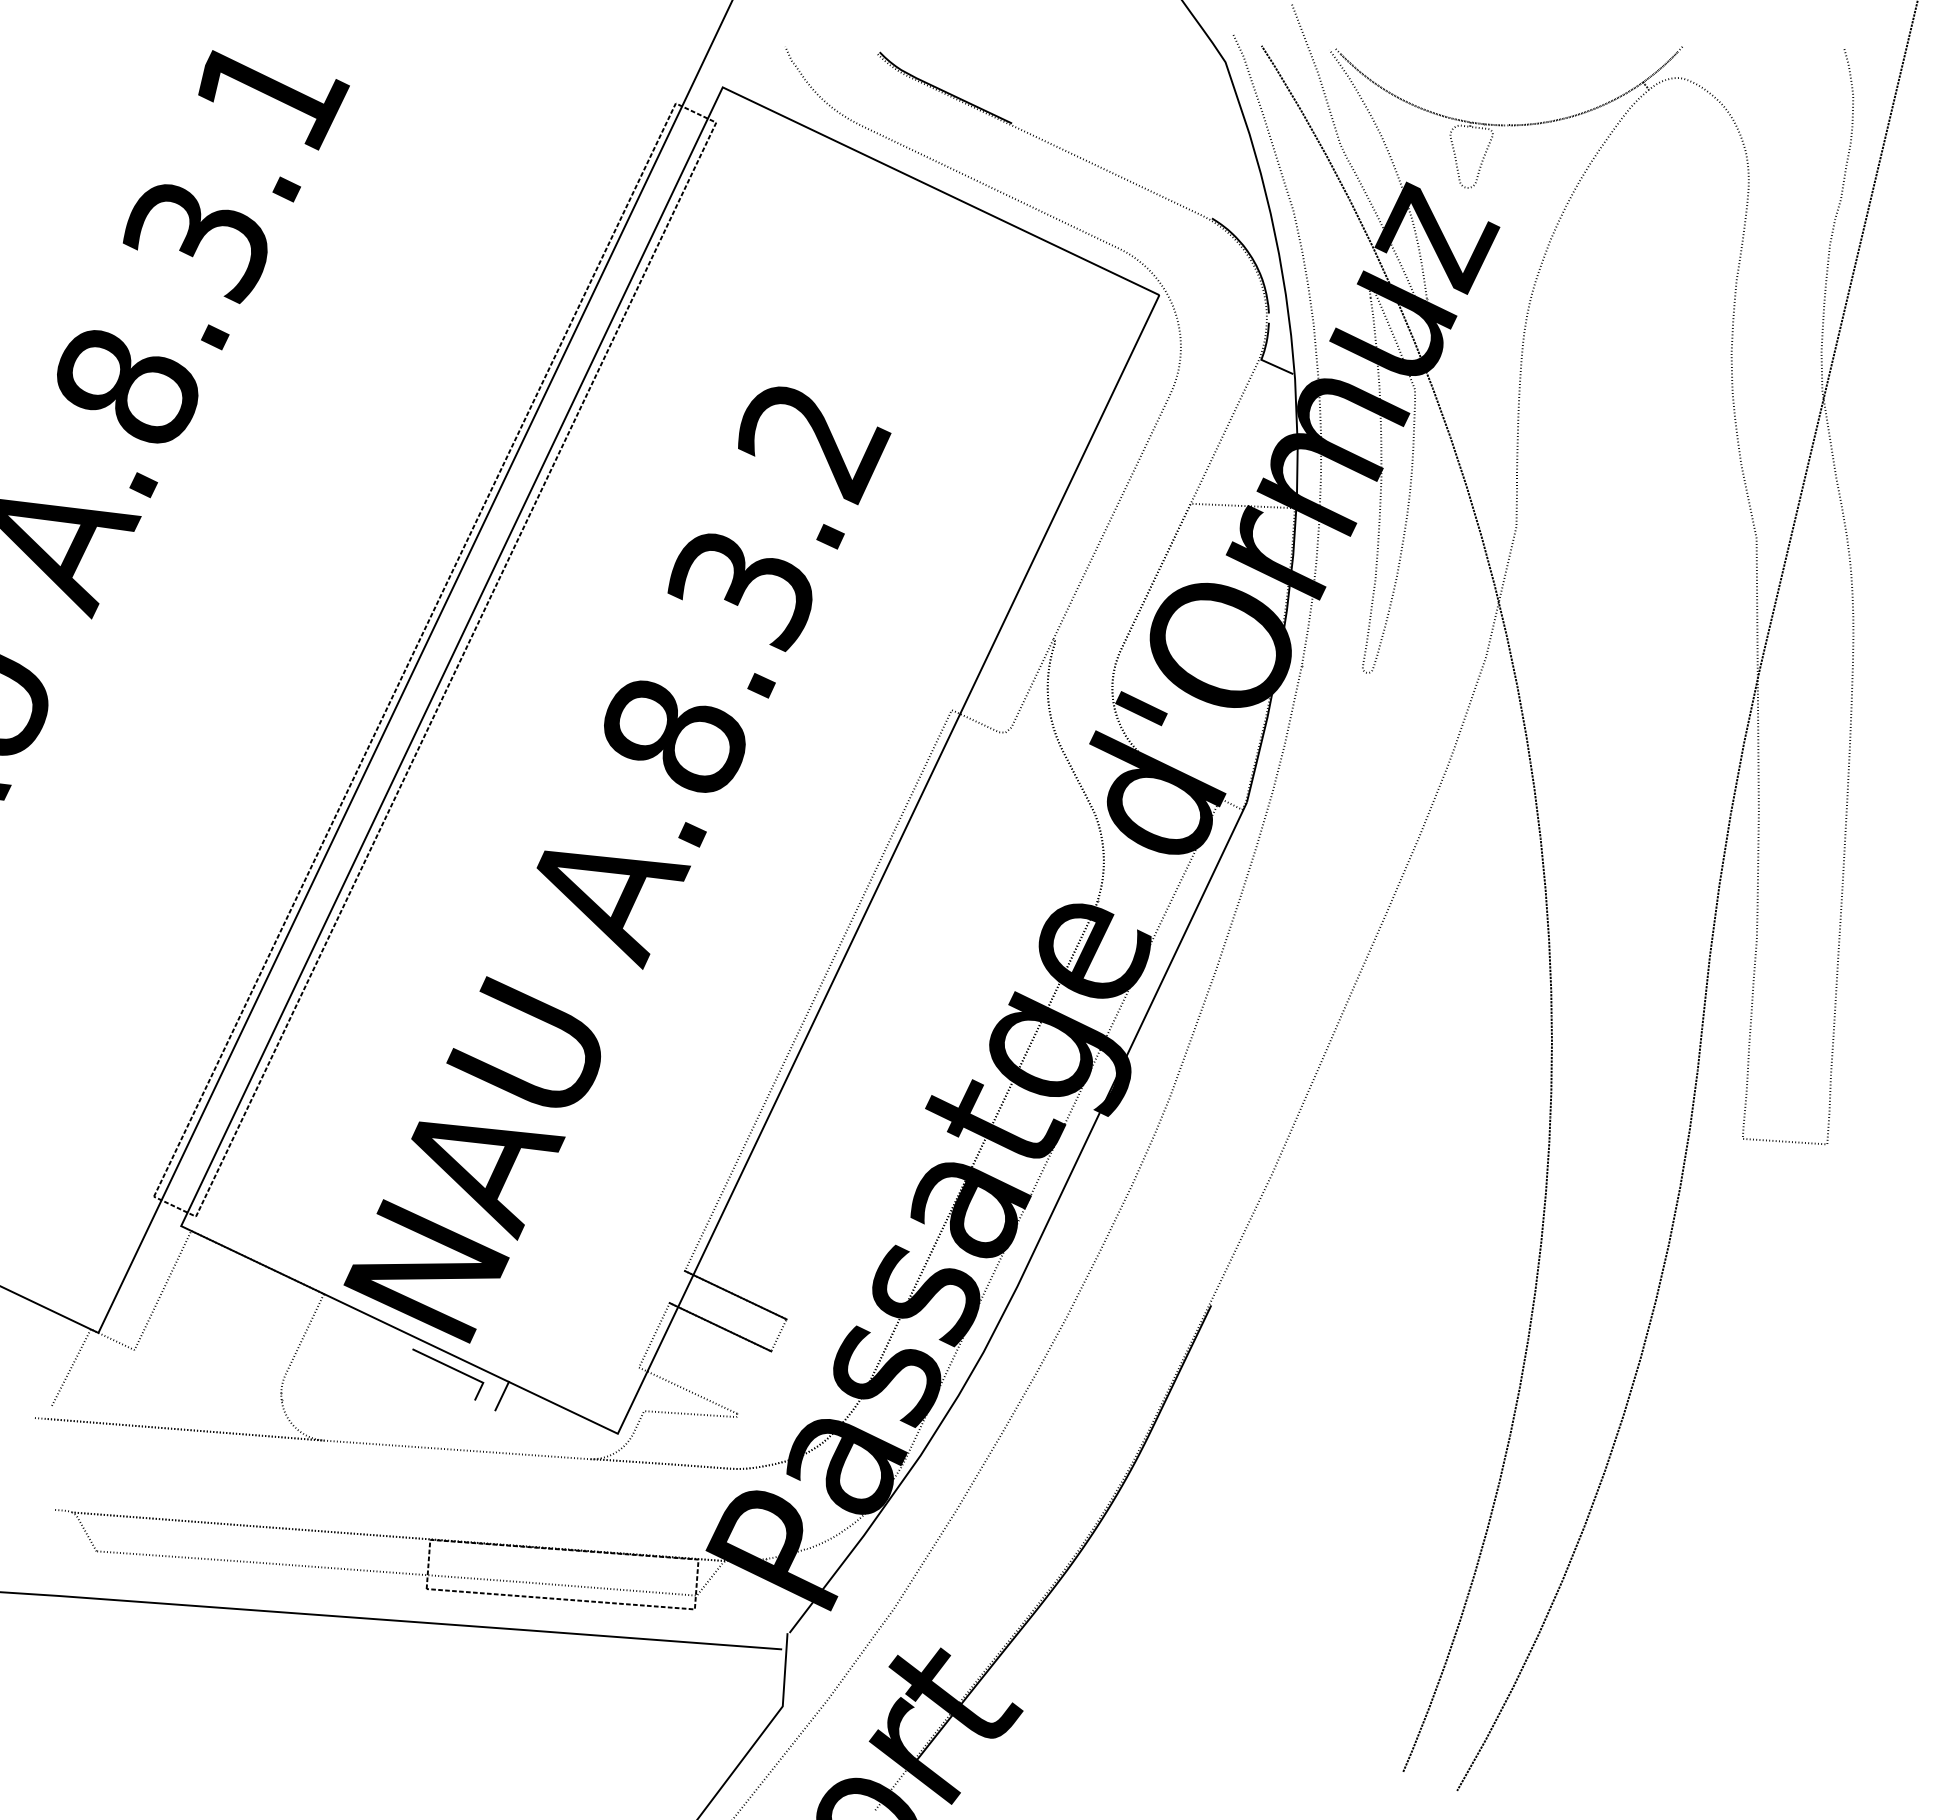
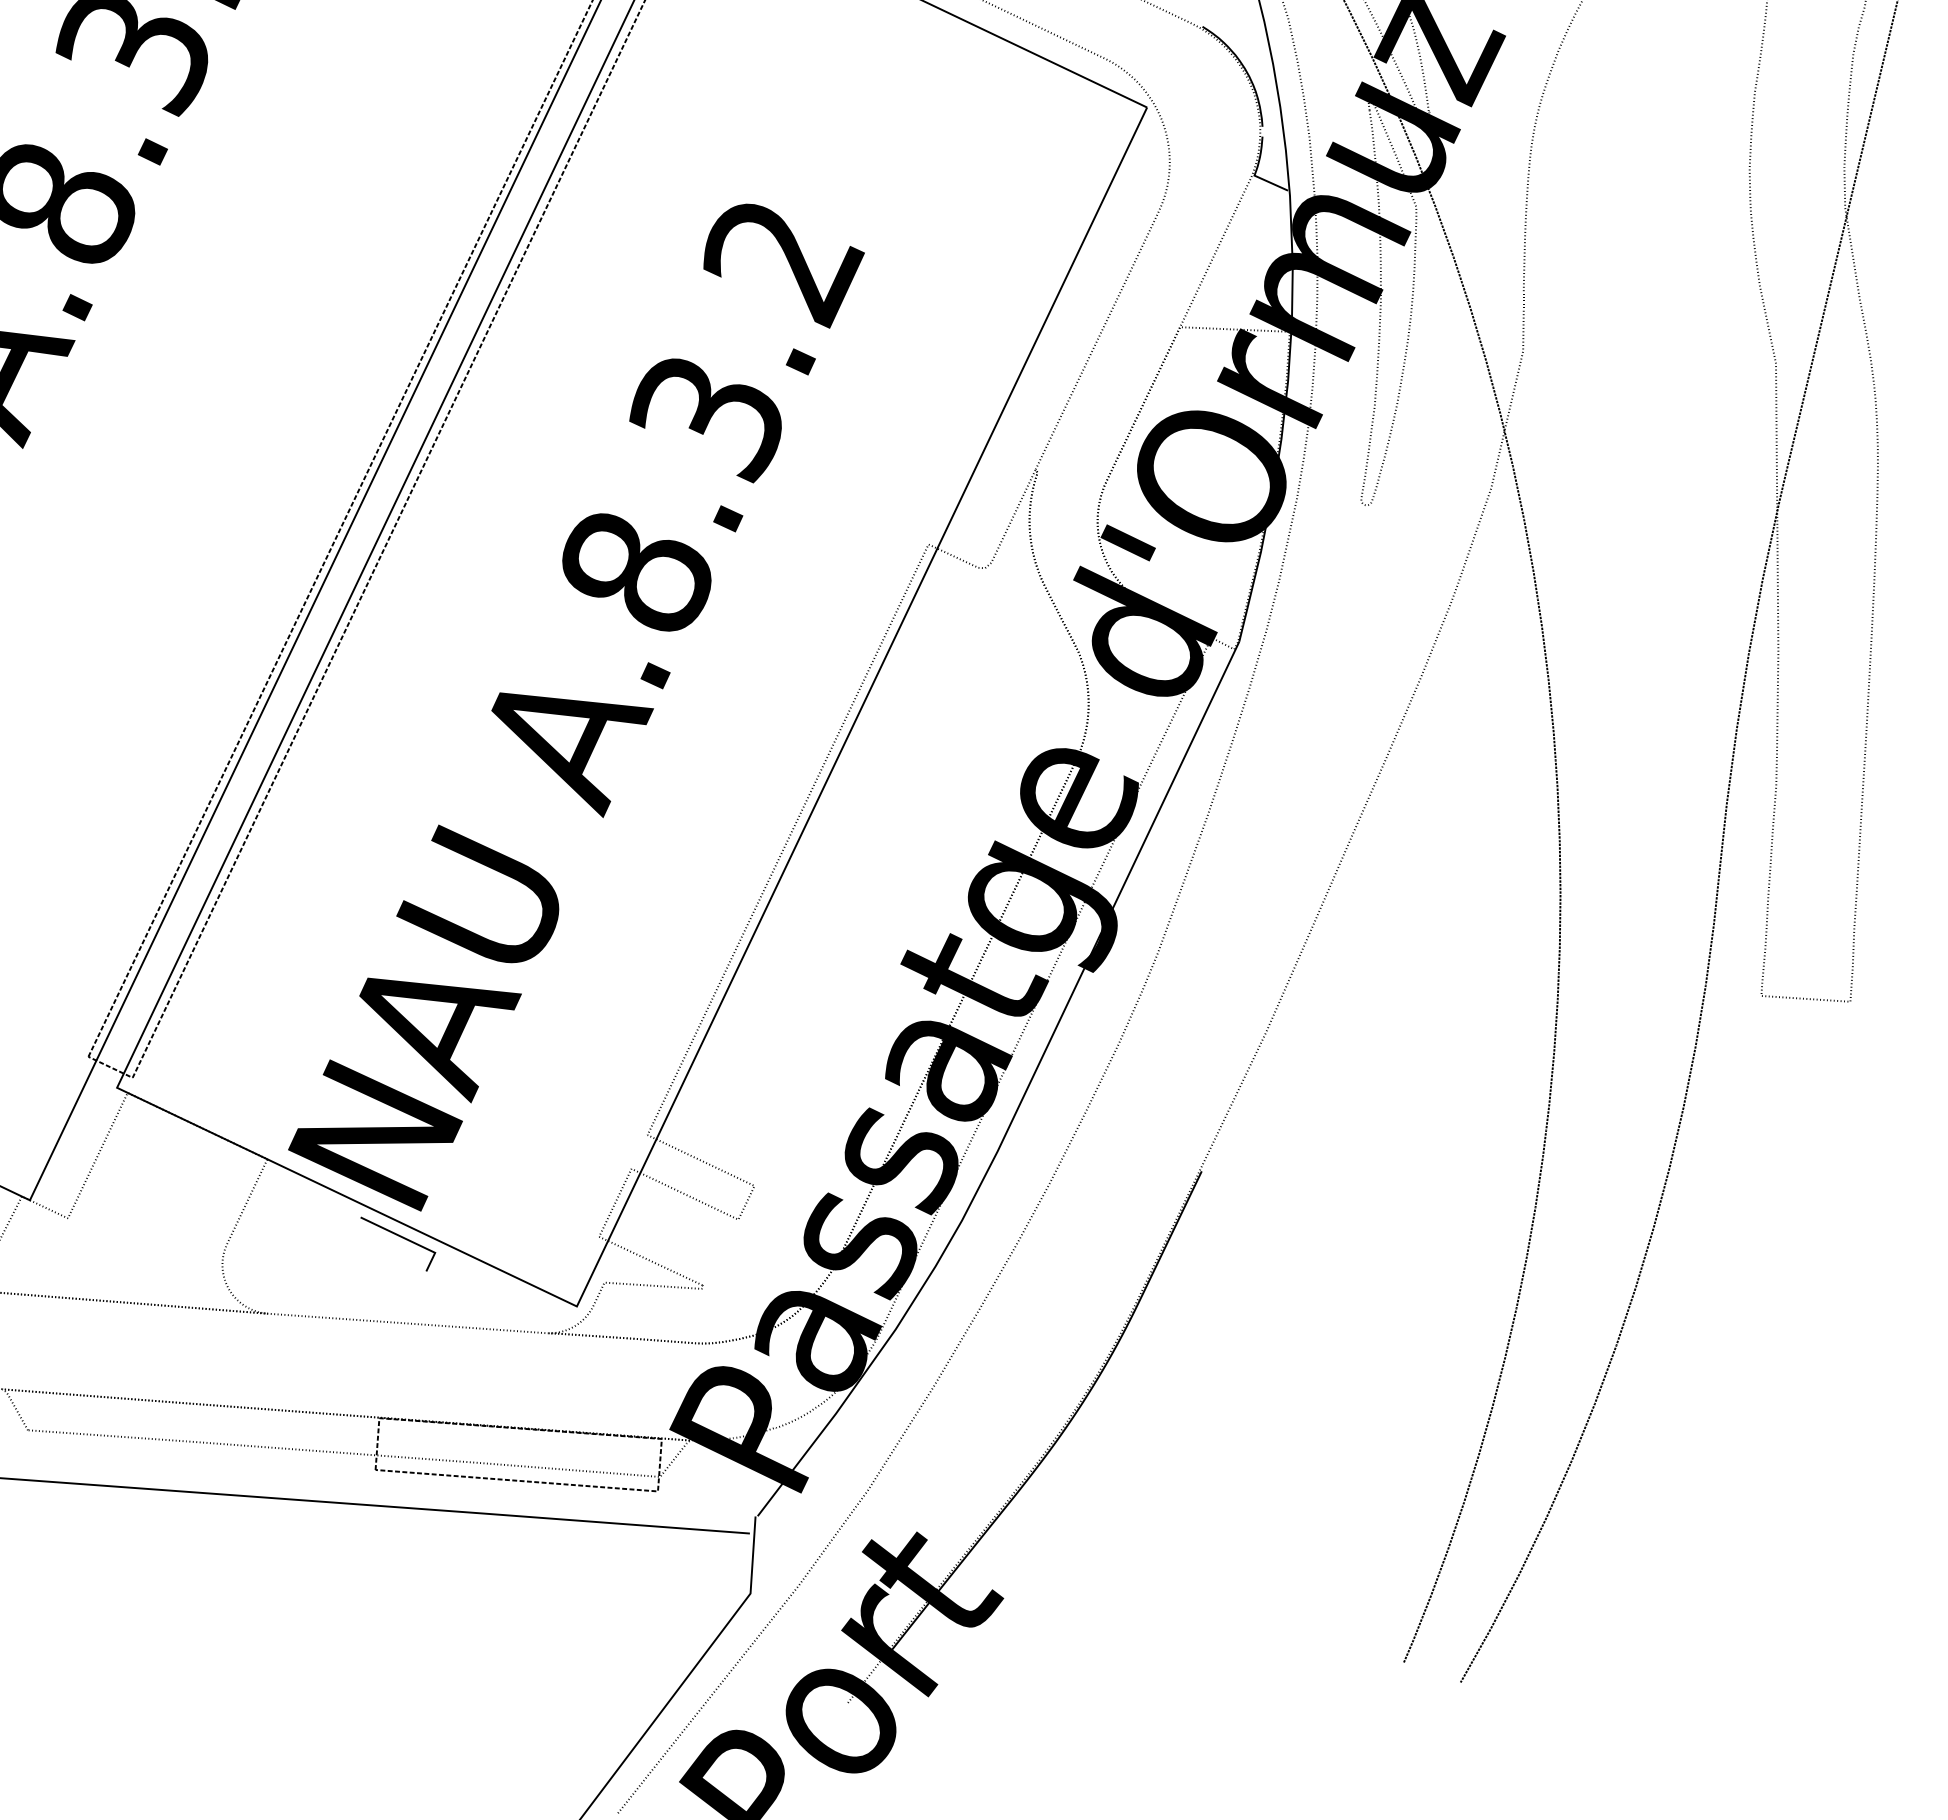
line: (735, 1295) -> (700, 1160), removed
line: (720, 1327) -> (684, 1194), removed
line: (501, 1395) -> (454, 1266), removed

